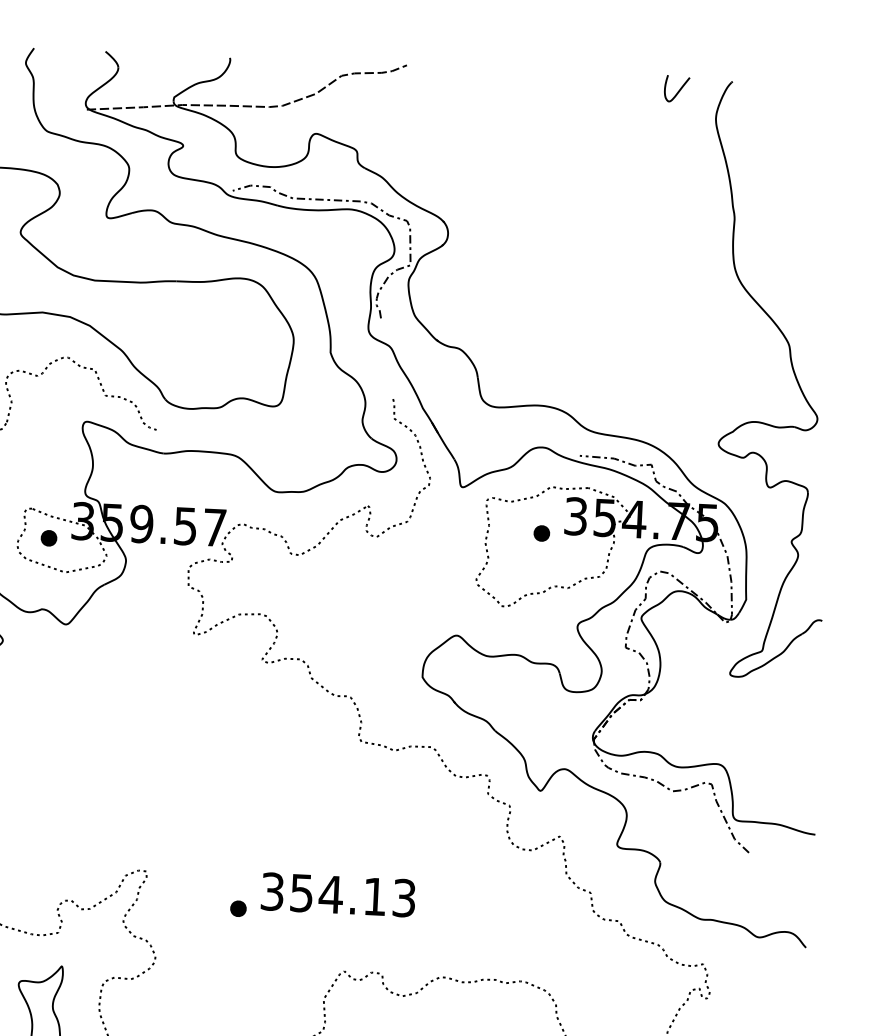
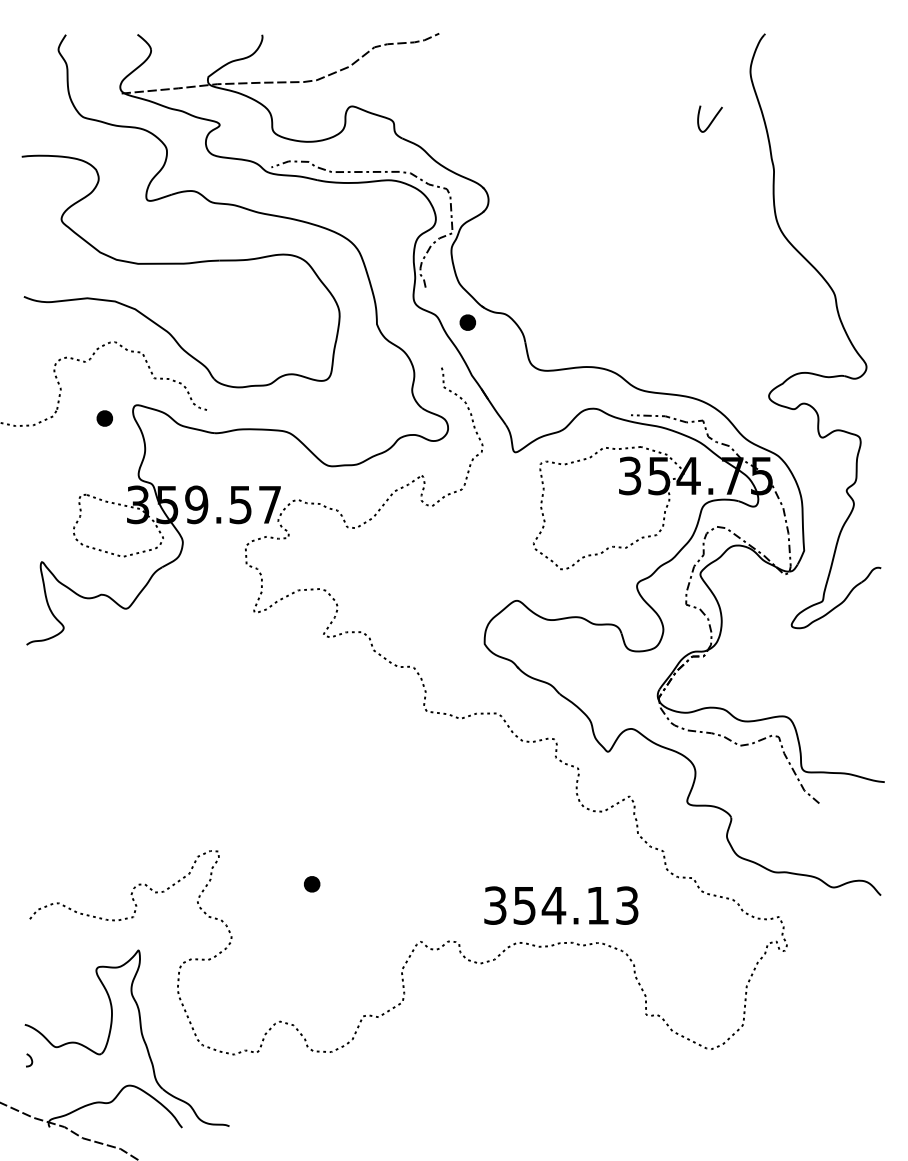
curve: (678, 90) -> (711, 120), moved
part: (541, 533) -> (467, 322), moved
part: (48, 538) -> (104, 418), moved
text: (338, 894) -> (561, 905), moved

